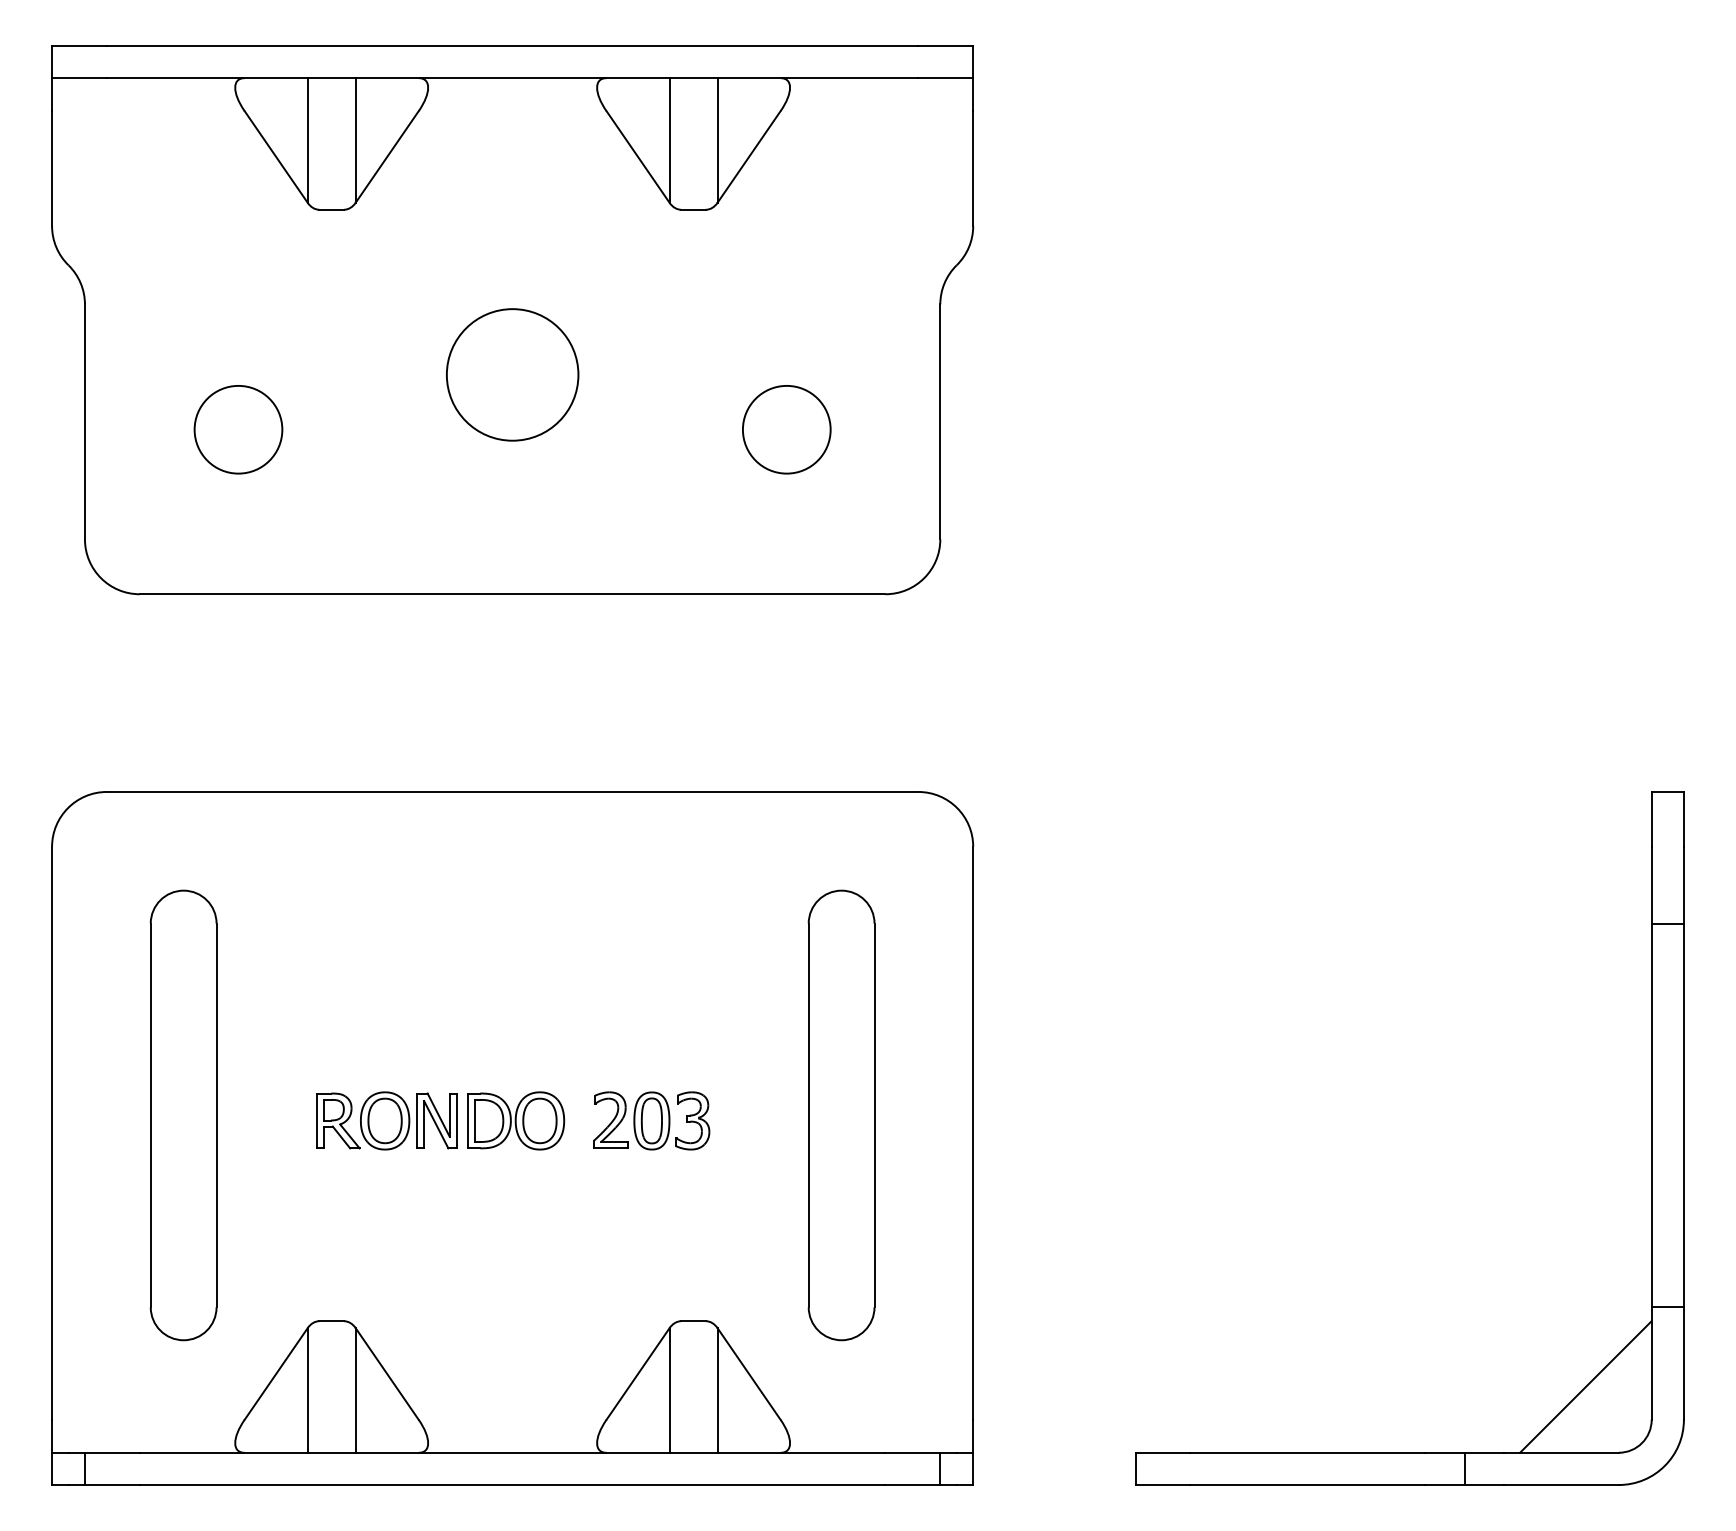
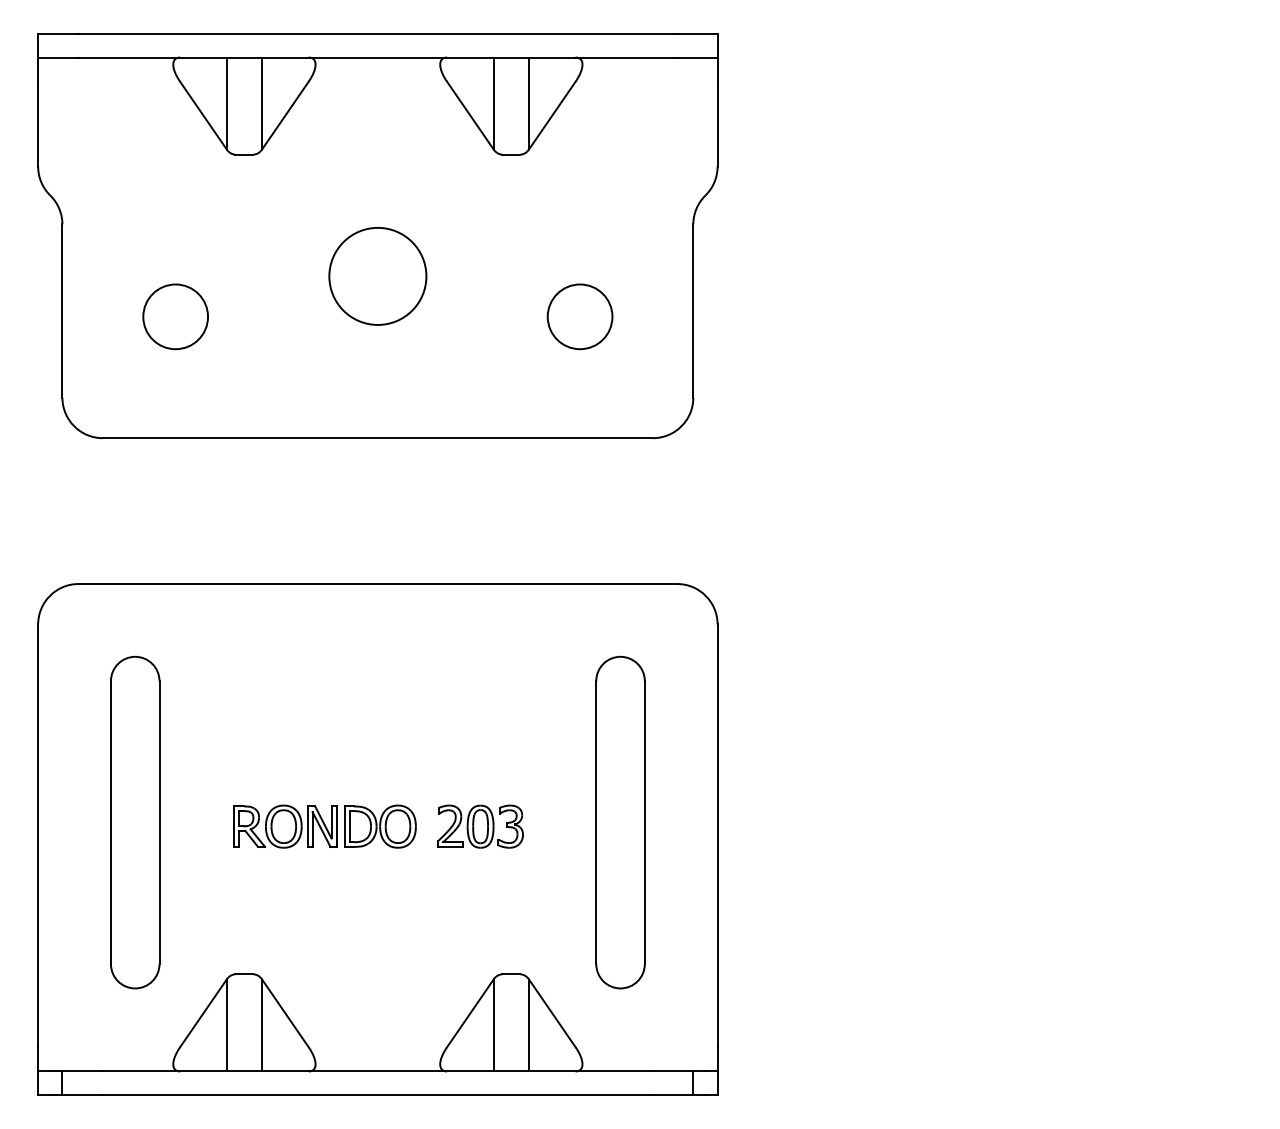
part: (1651, 1138) -> (1217, 839), removed

